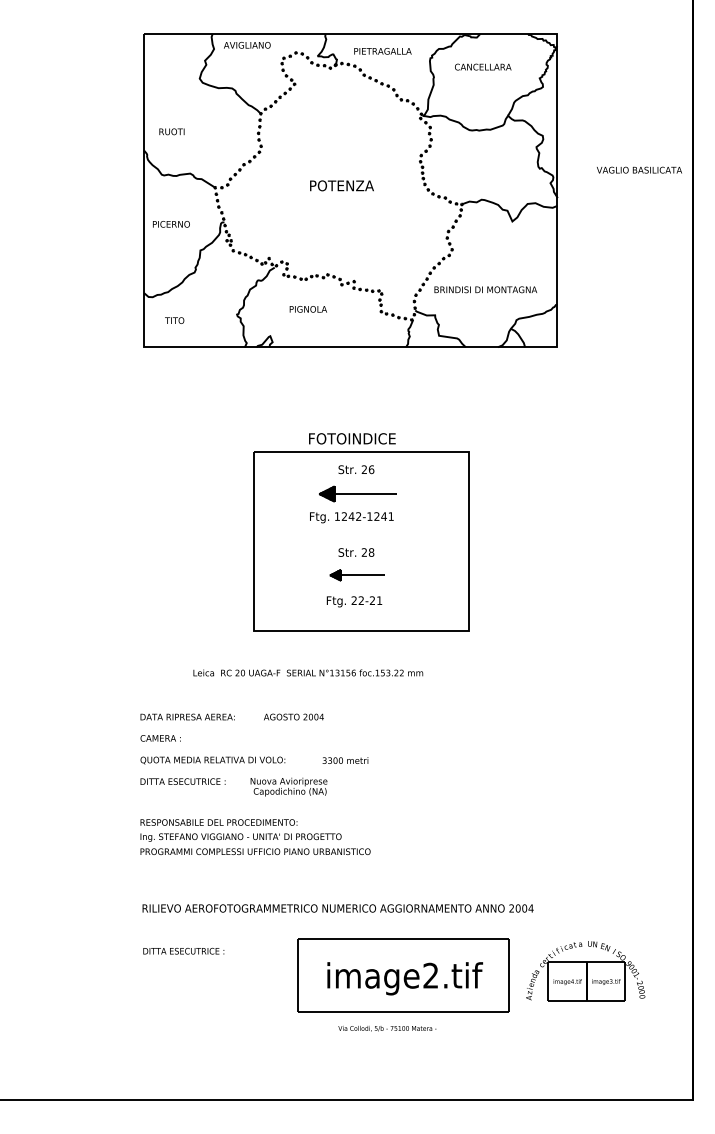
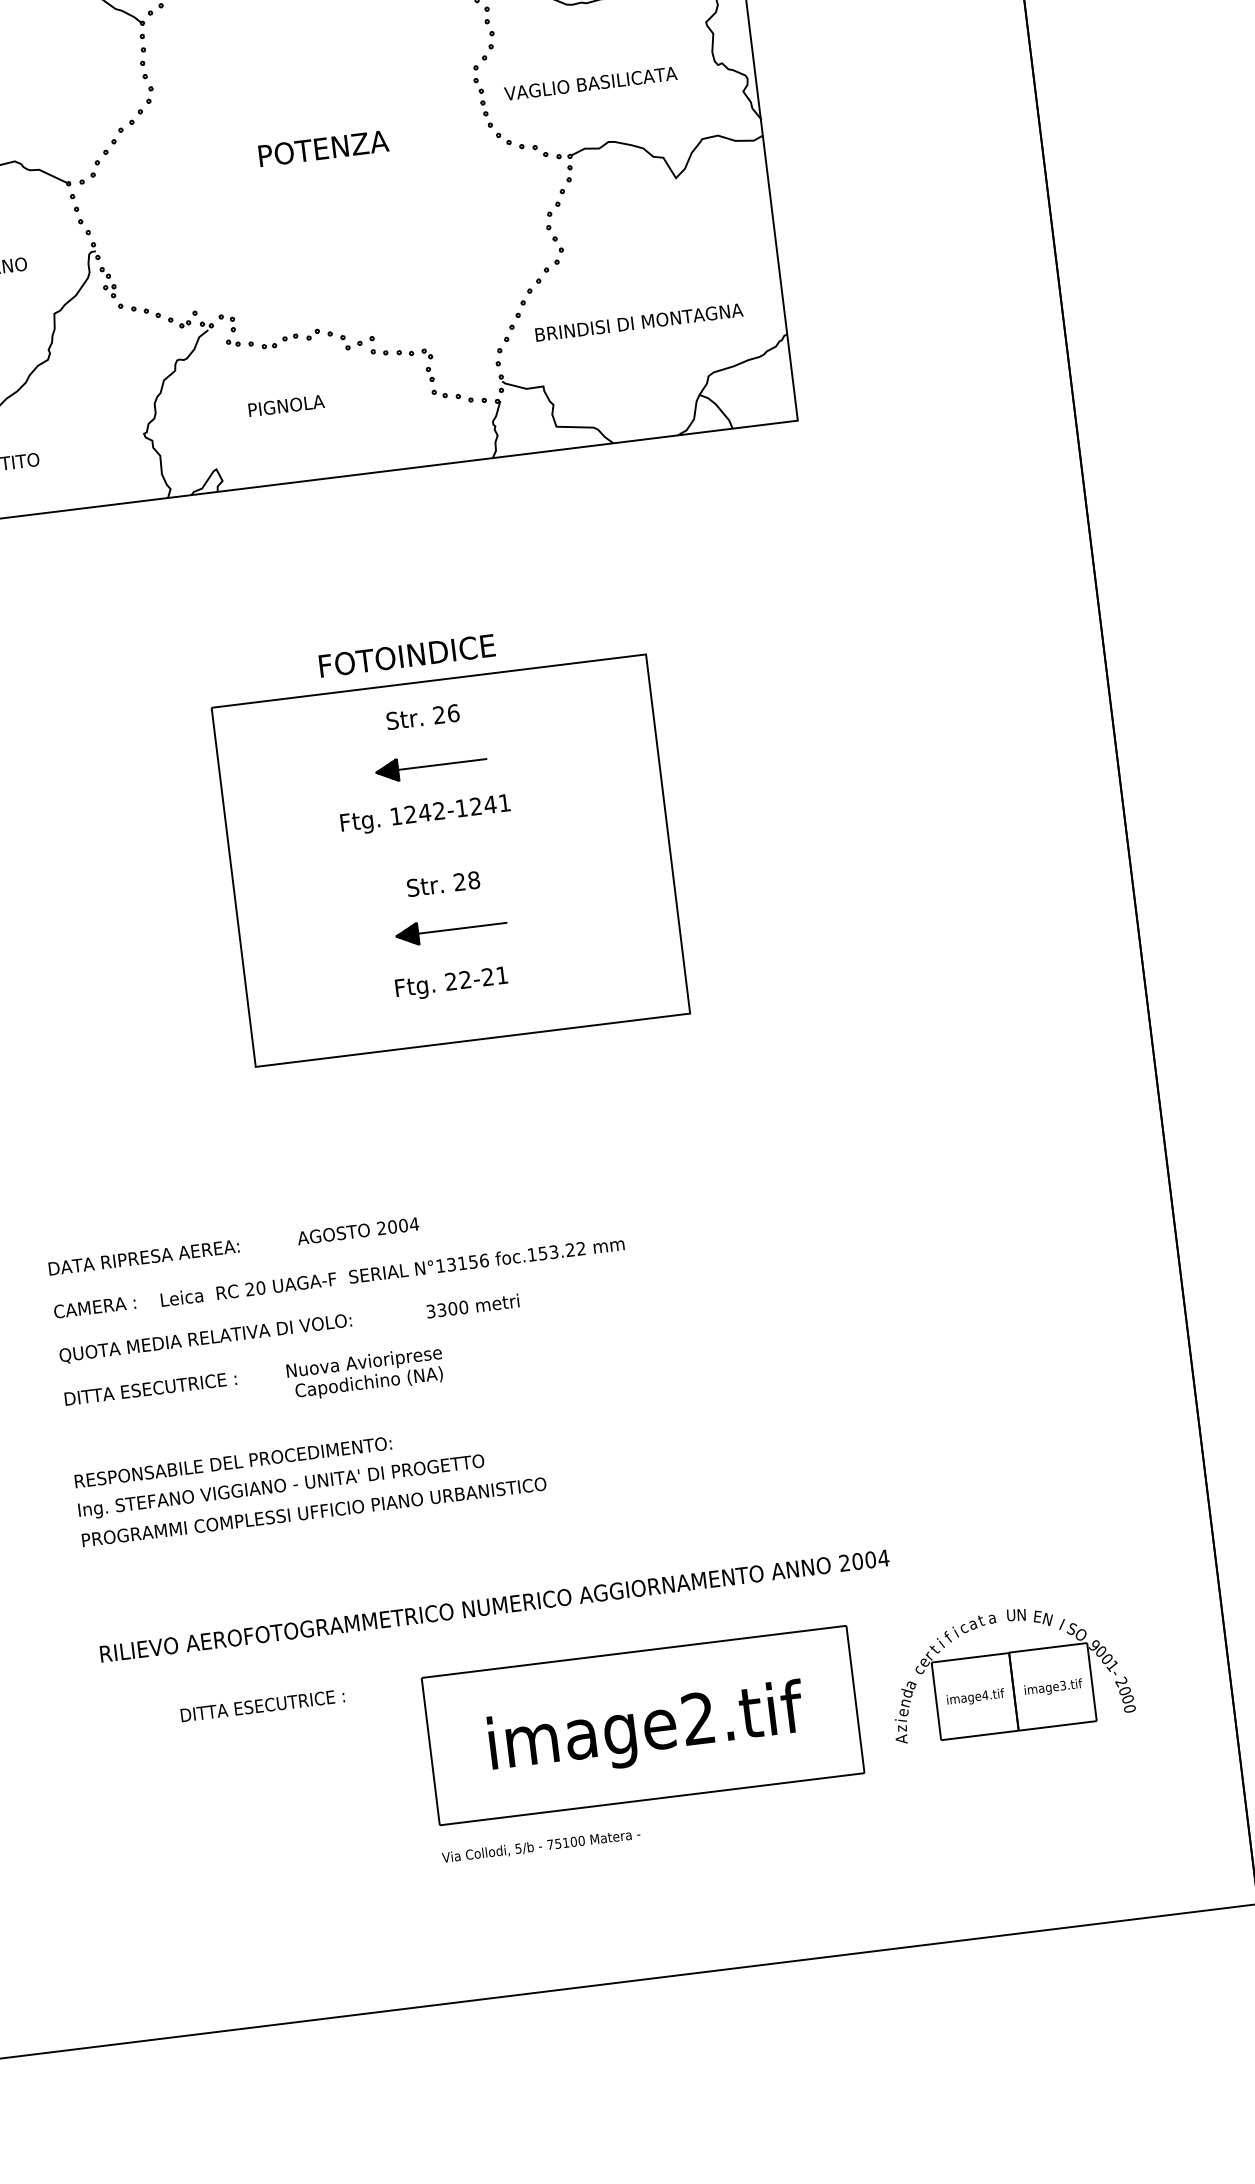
text: (639, 169) -> (590, 82), moved
part: (356, 493) -> (429, 765), size x0.71
text: (308, 672) -> (392, 1270), moved
text: (183, 950) -> (261, 1704), moved
text: (387, 1028) -> (541, 1845), moved

